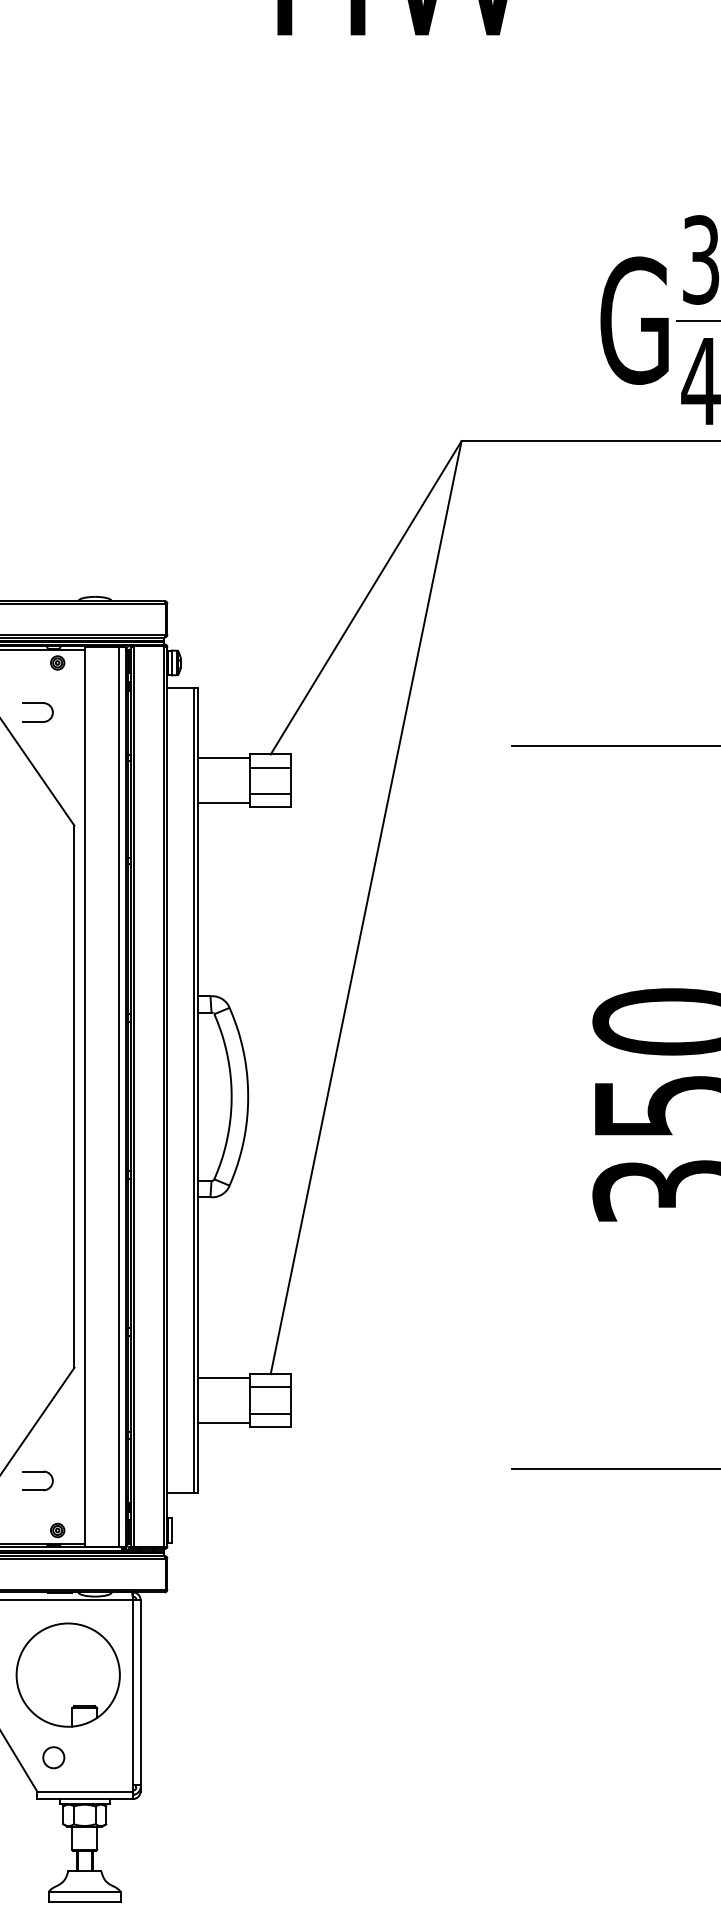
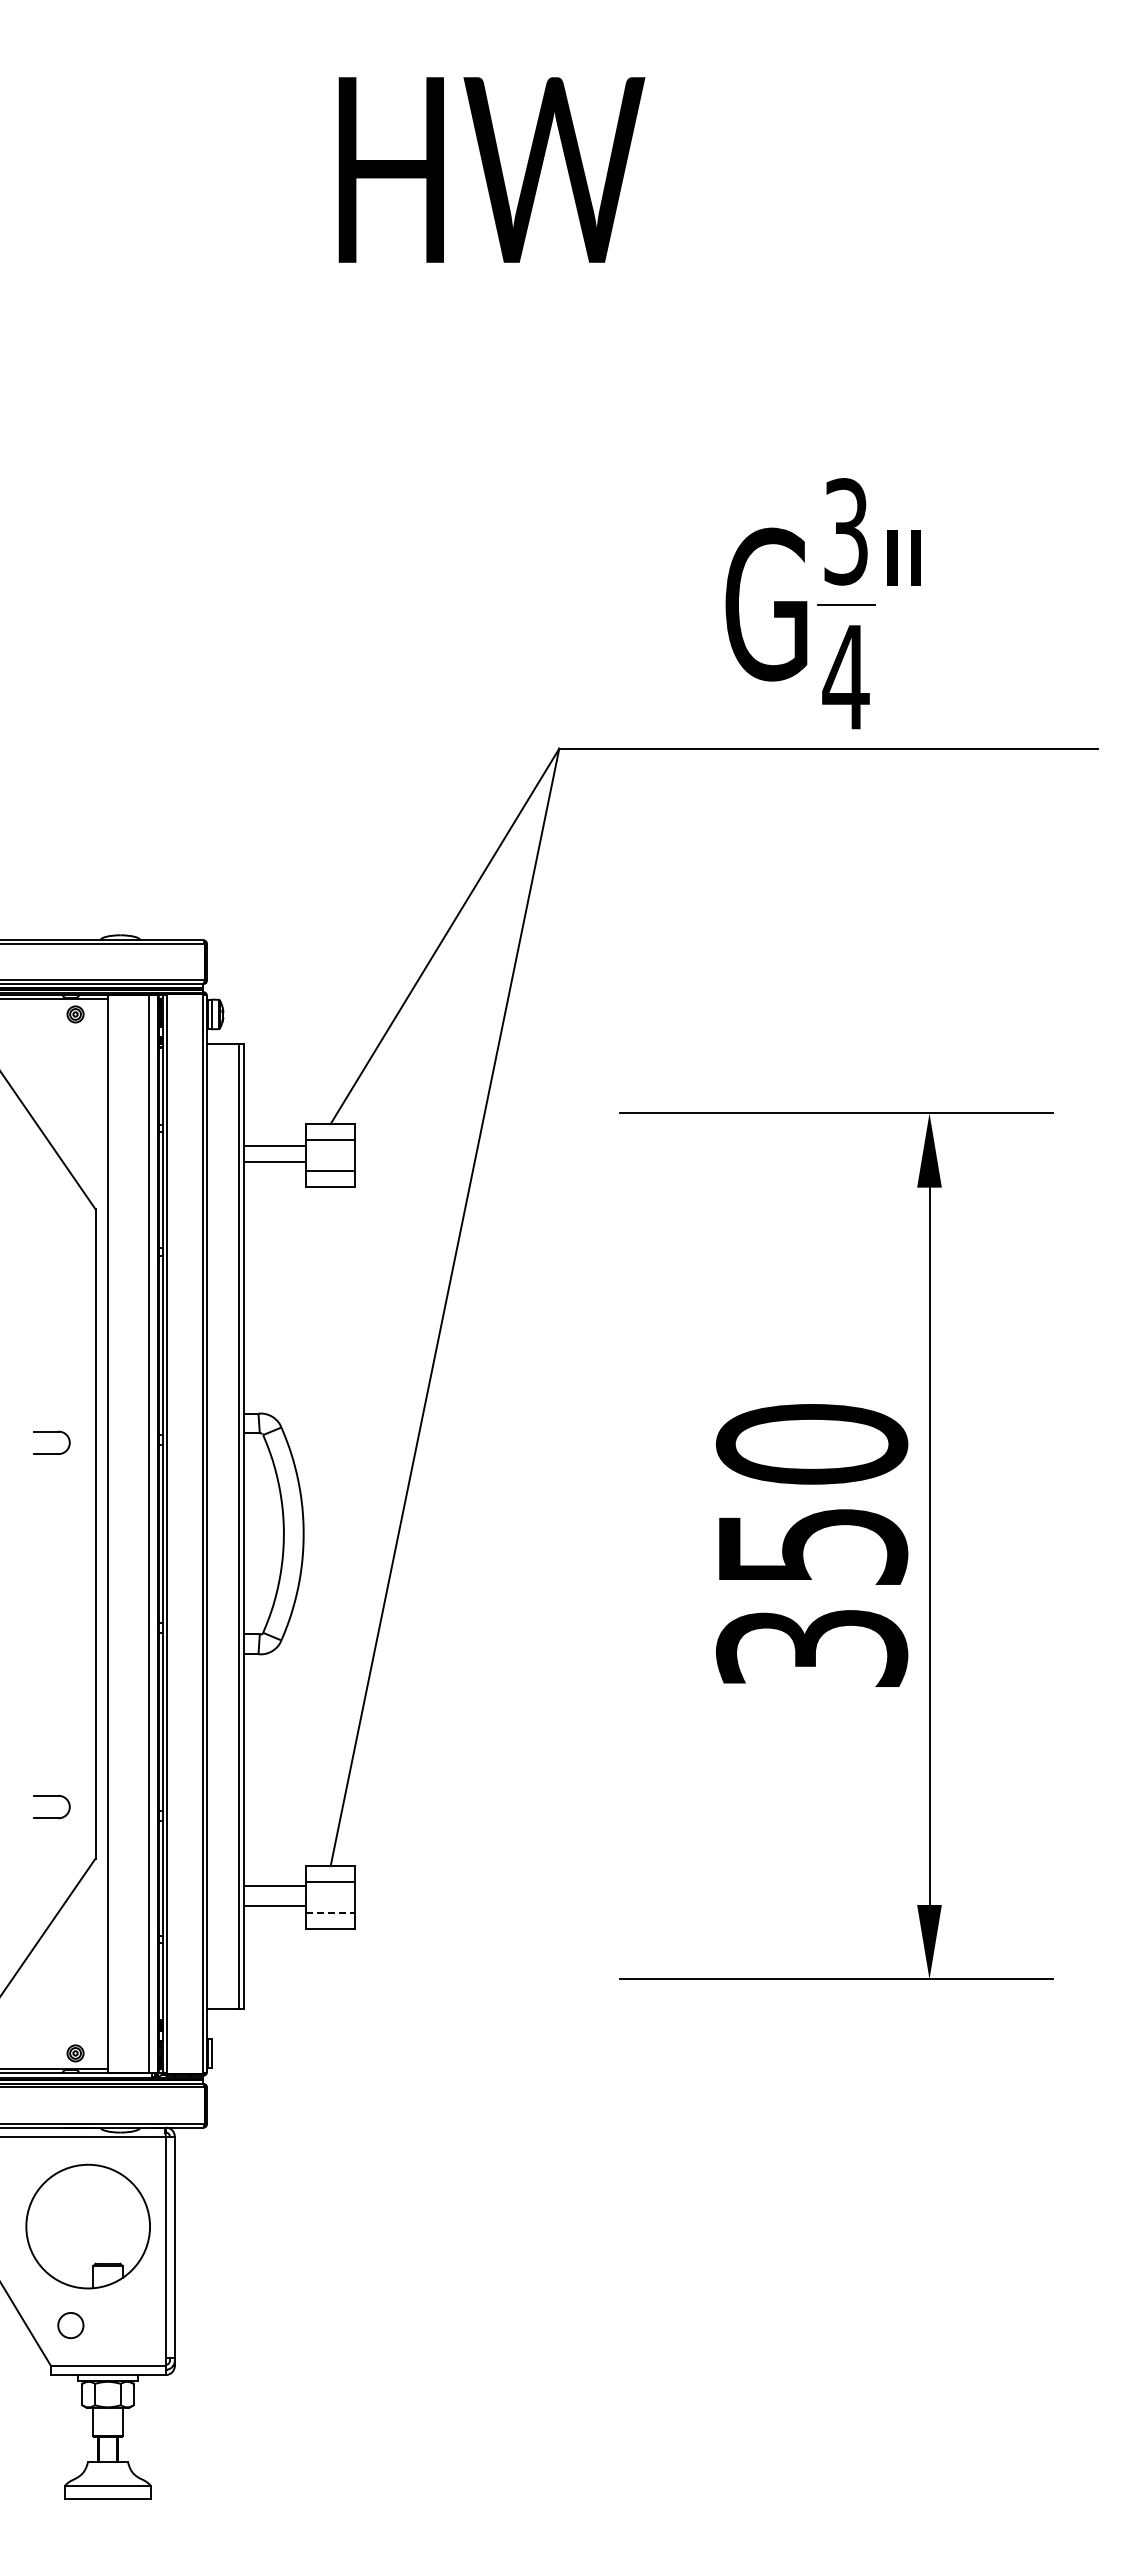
part: (37, 703) -> (51, 1432), moved
line: (223, 758) -> (274, 1162), moved
line: (223, 803) -> (274, 1145), moved
line: (223, 1377) -> (274, 1906), moved
line: (270, 1413) -> (330, 1913), solid -> dashed
line: (223, 1422) -> (274, 1885), moved
part: (37, 1489) -> (51, 1817), moved

